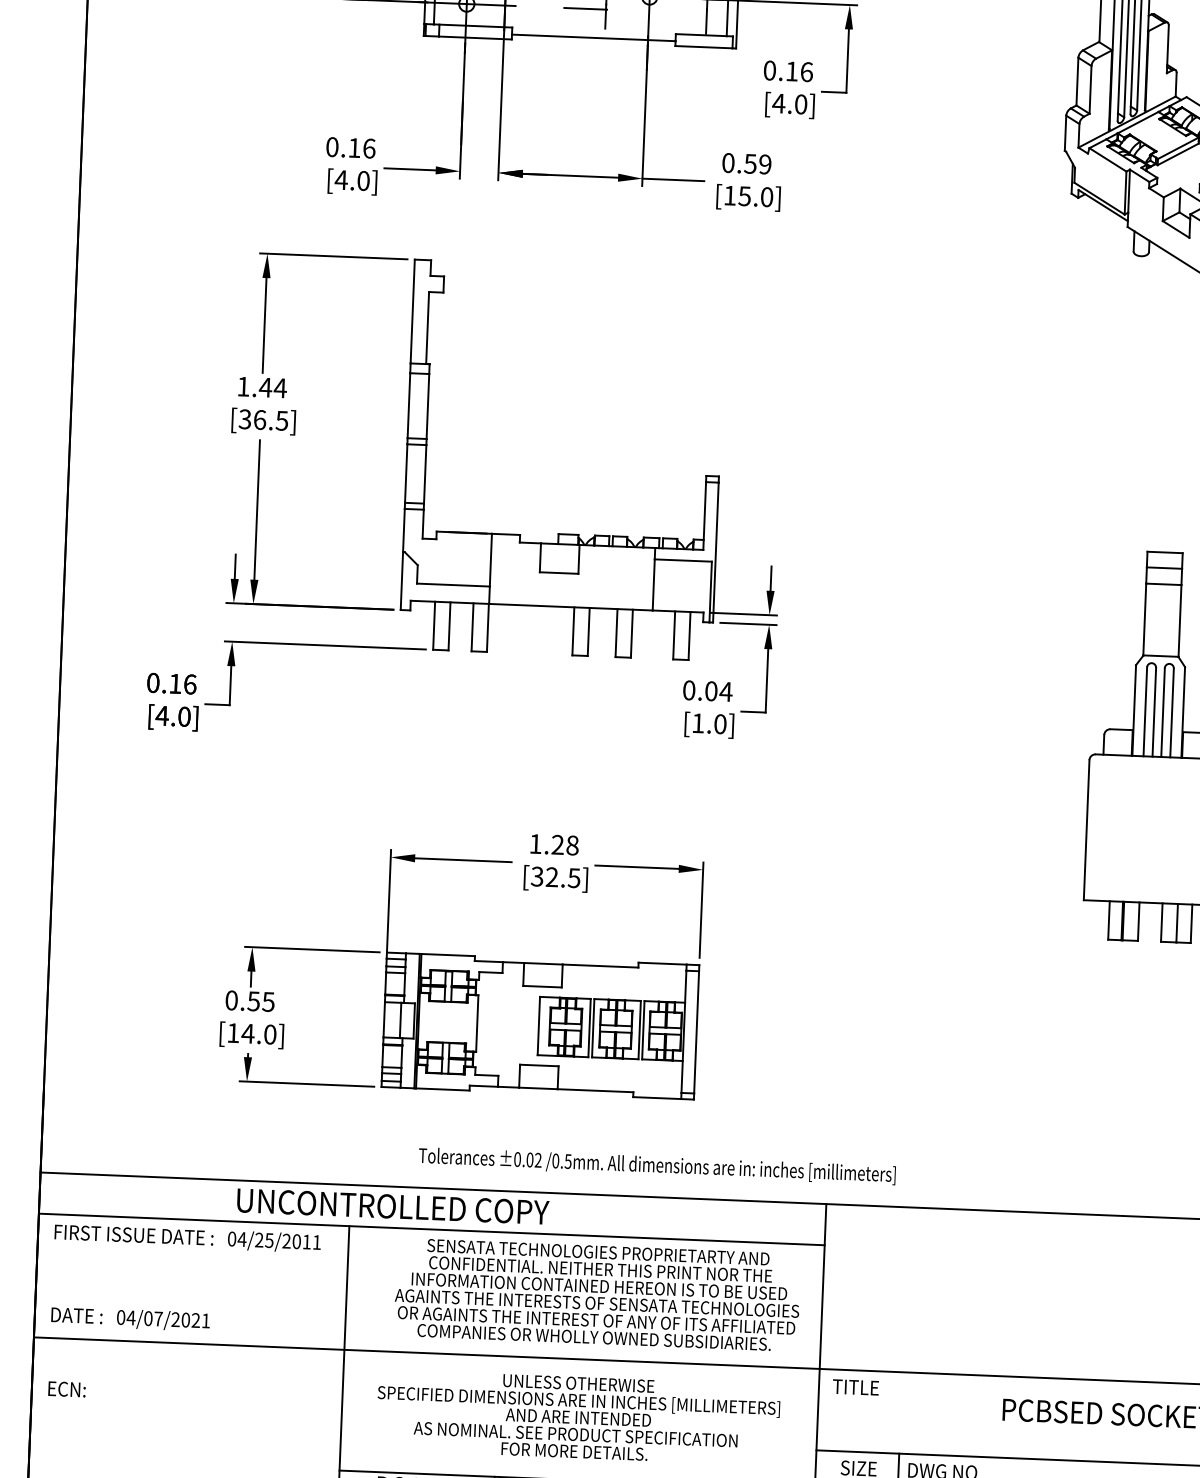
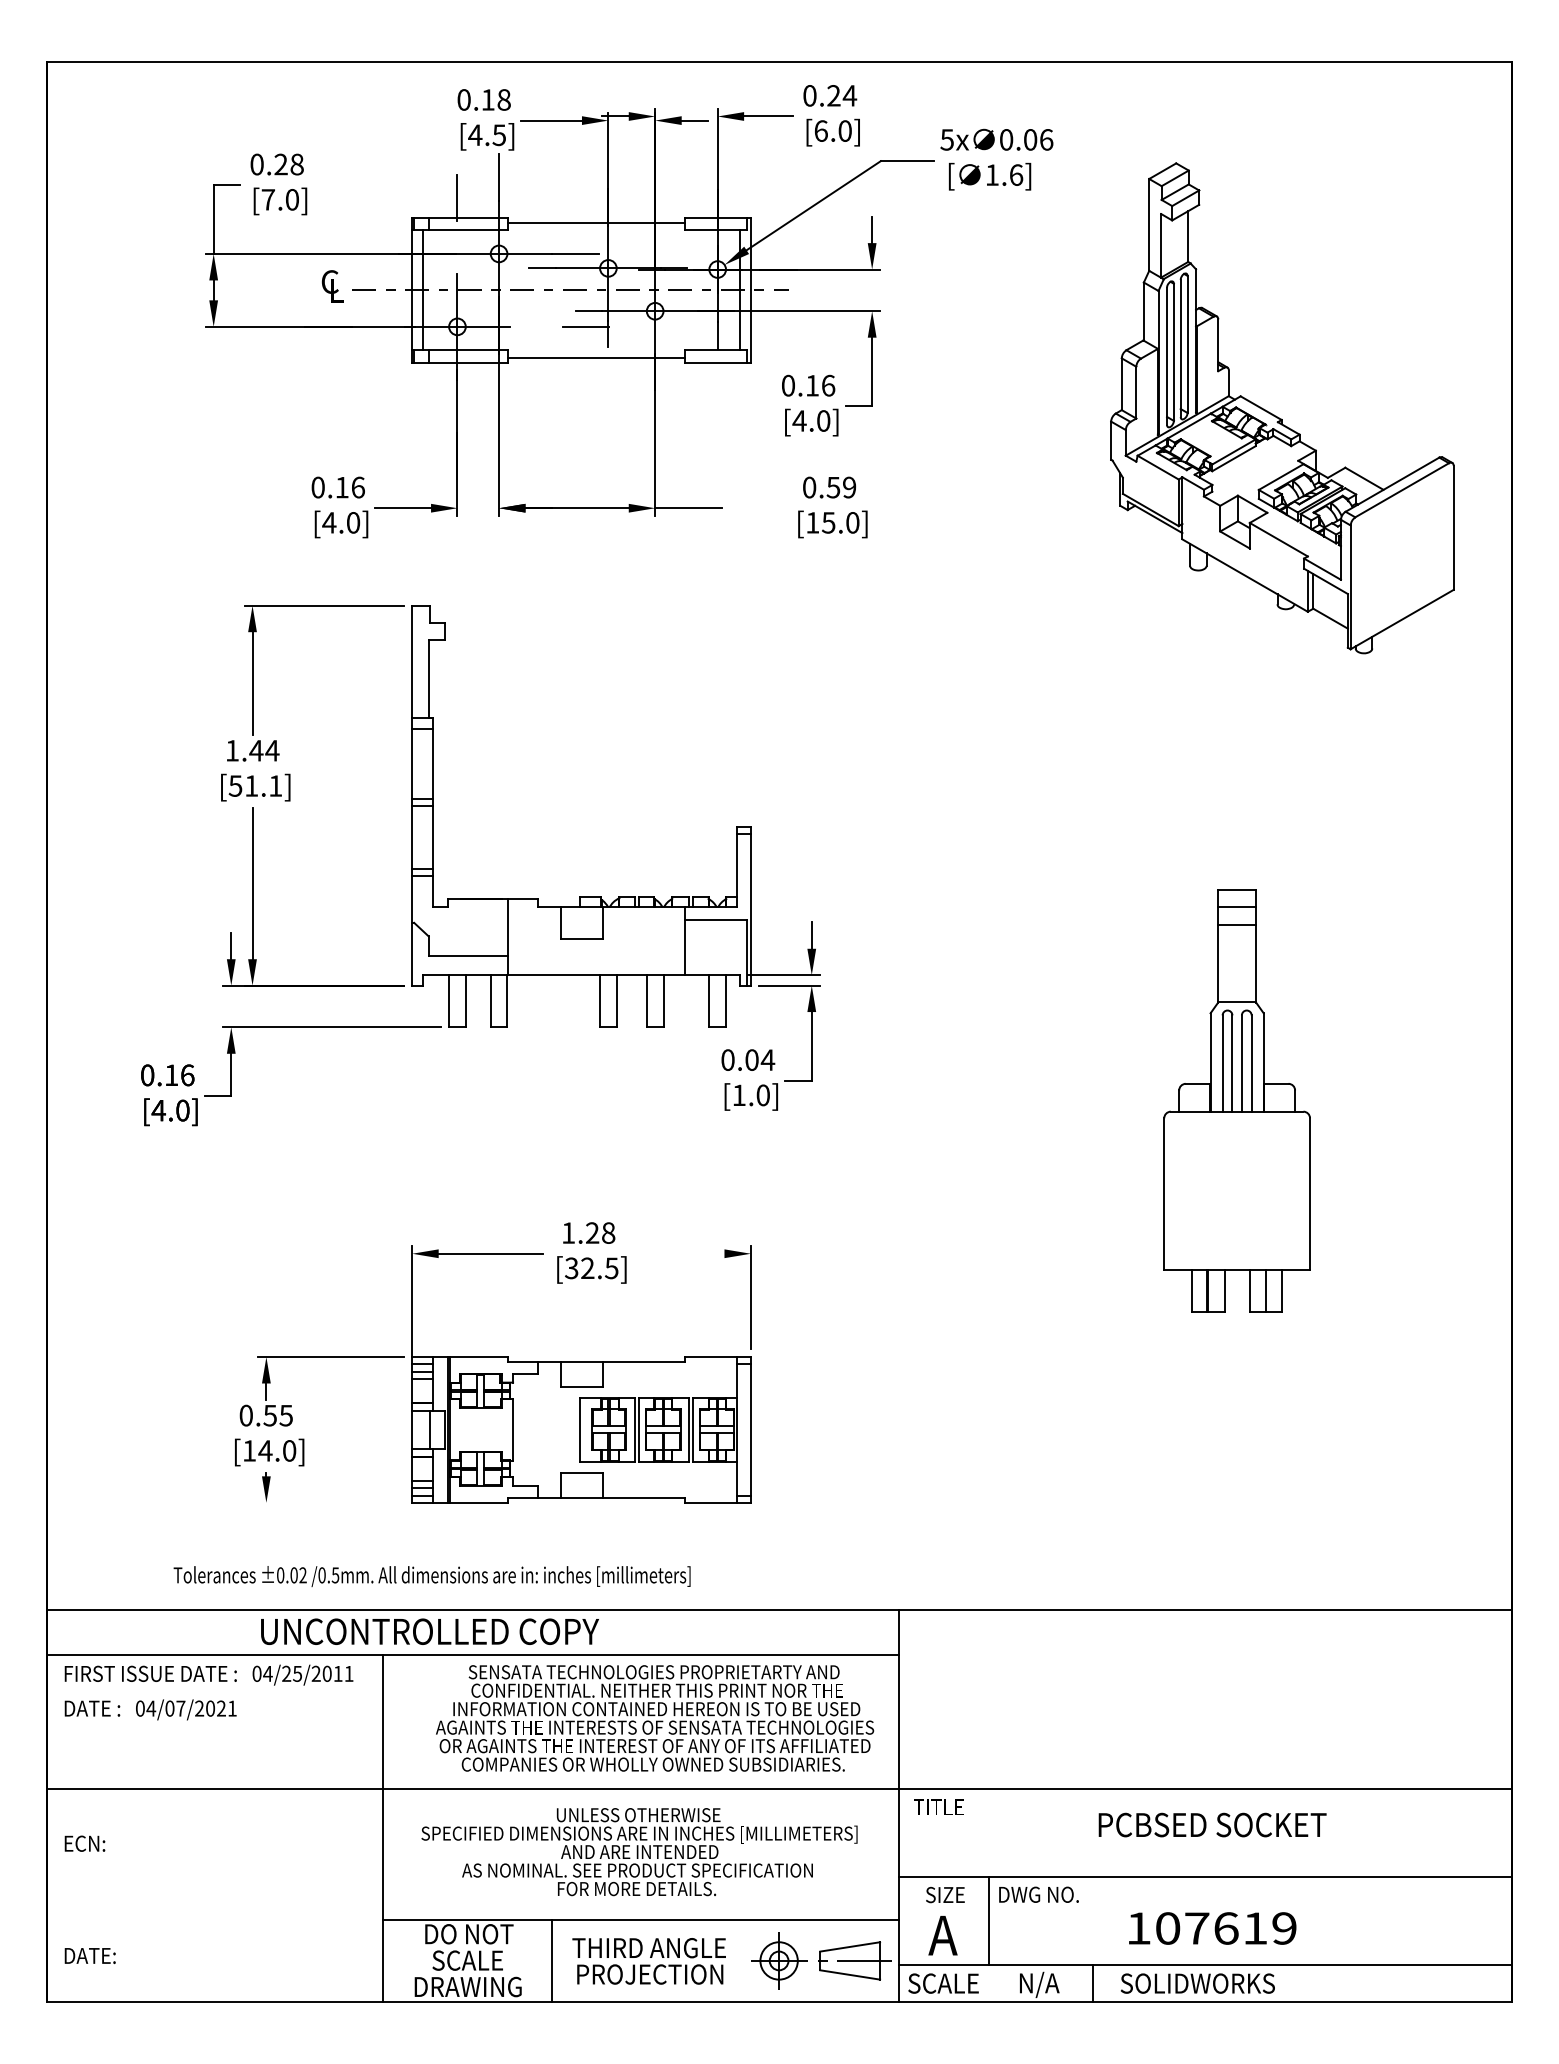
text: (748, 182) -> (832, 507), moved
text: (263, 419) -> (255, 785), [36.5] -> [51.1]
line: (637, 866) -> (679, 1253), removed
line: (307, 1083) -> (331, 1502), removed
text: (656, 1166) -> (431, 1576), moved
text: (130, 1318) -> (150, 1709), moved

